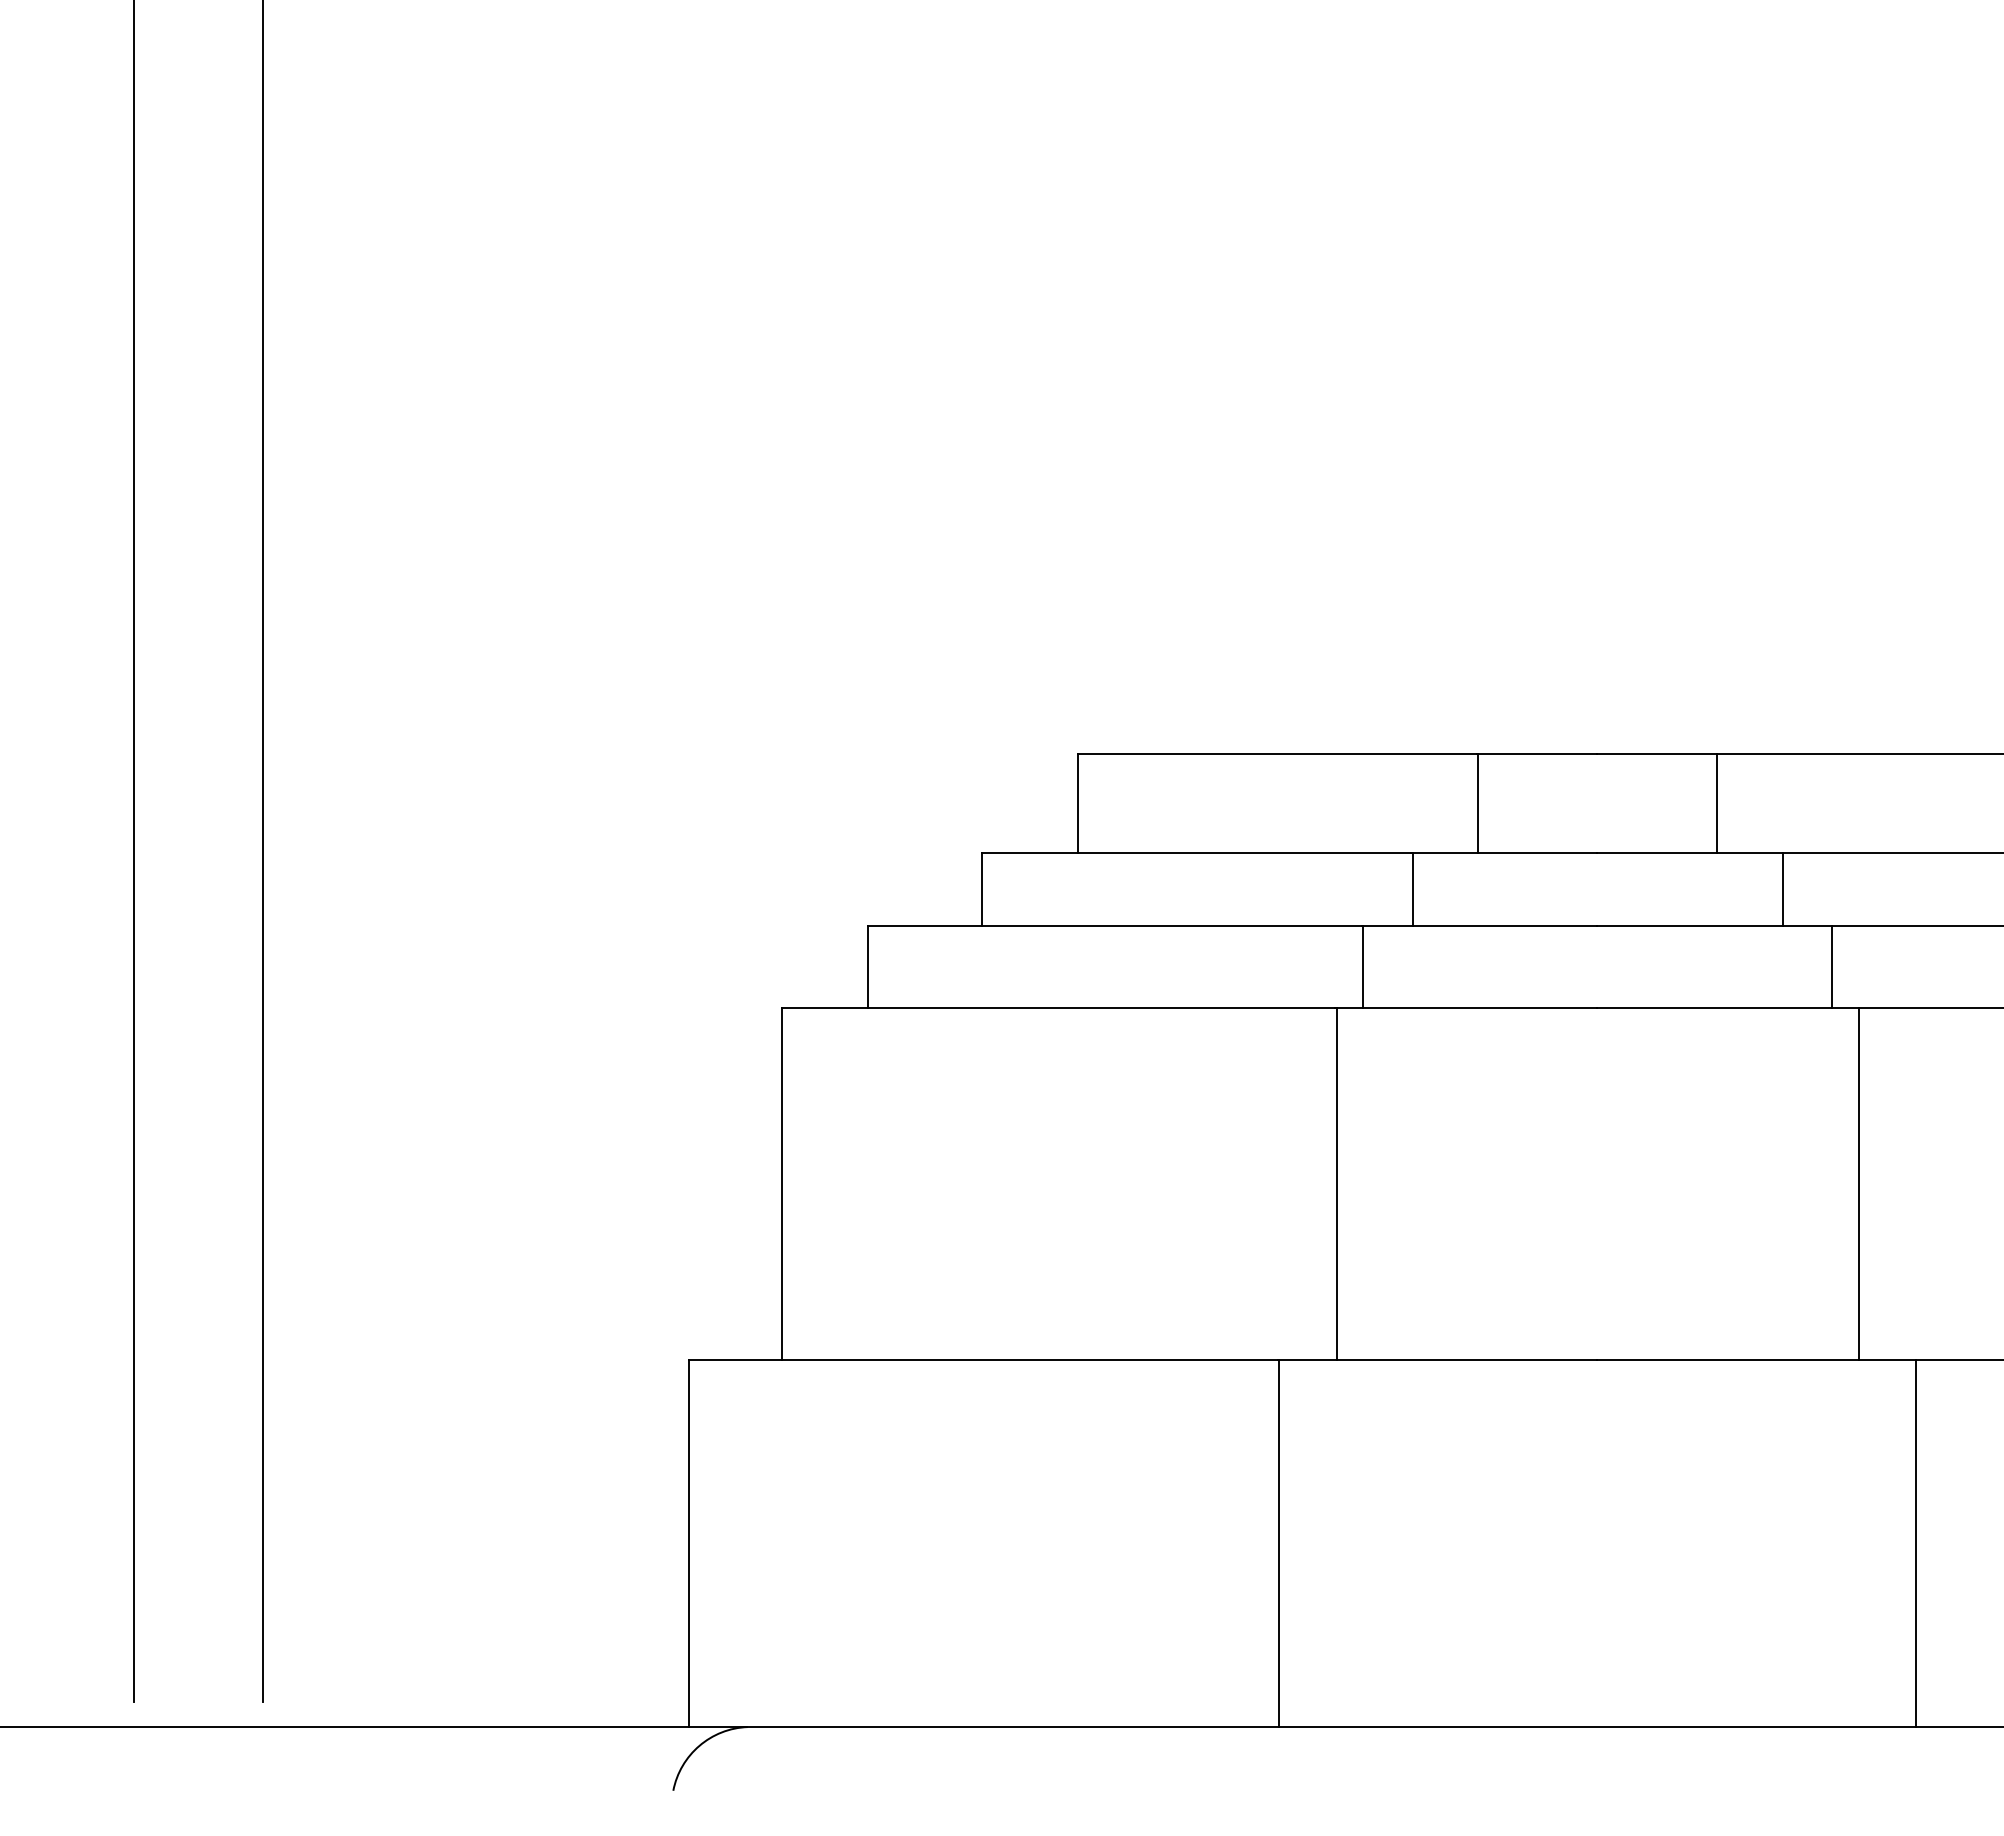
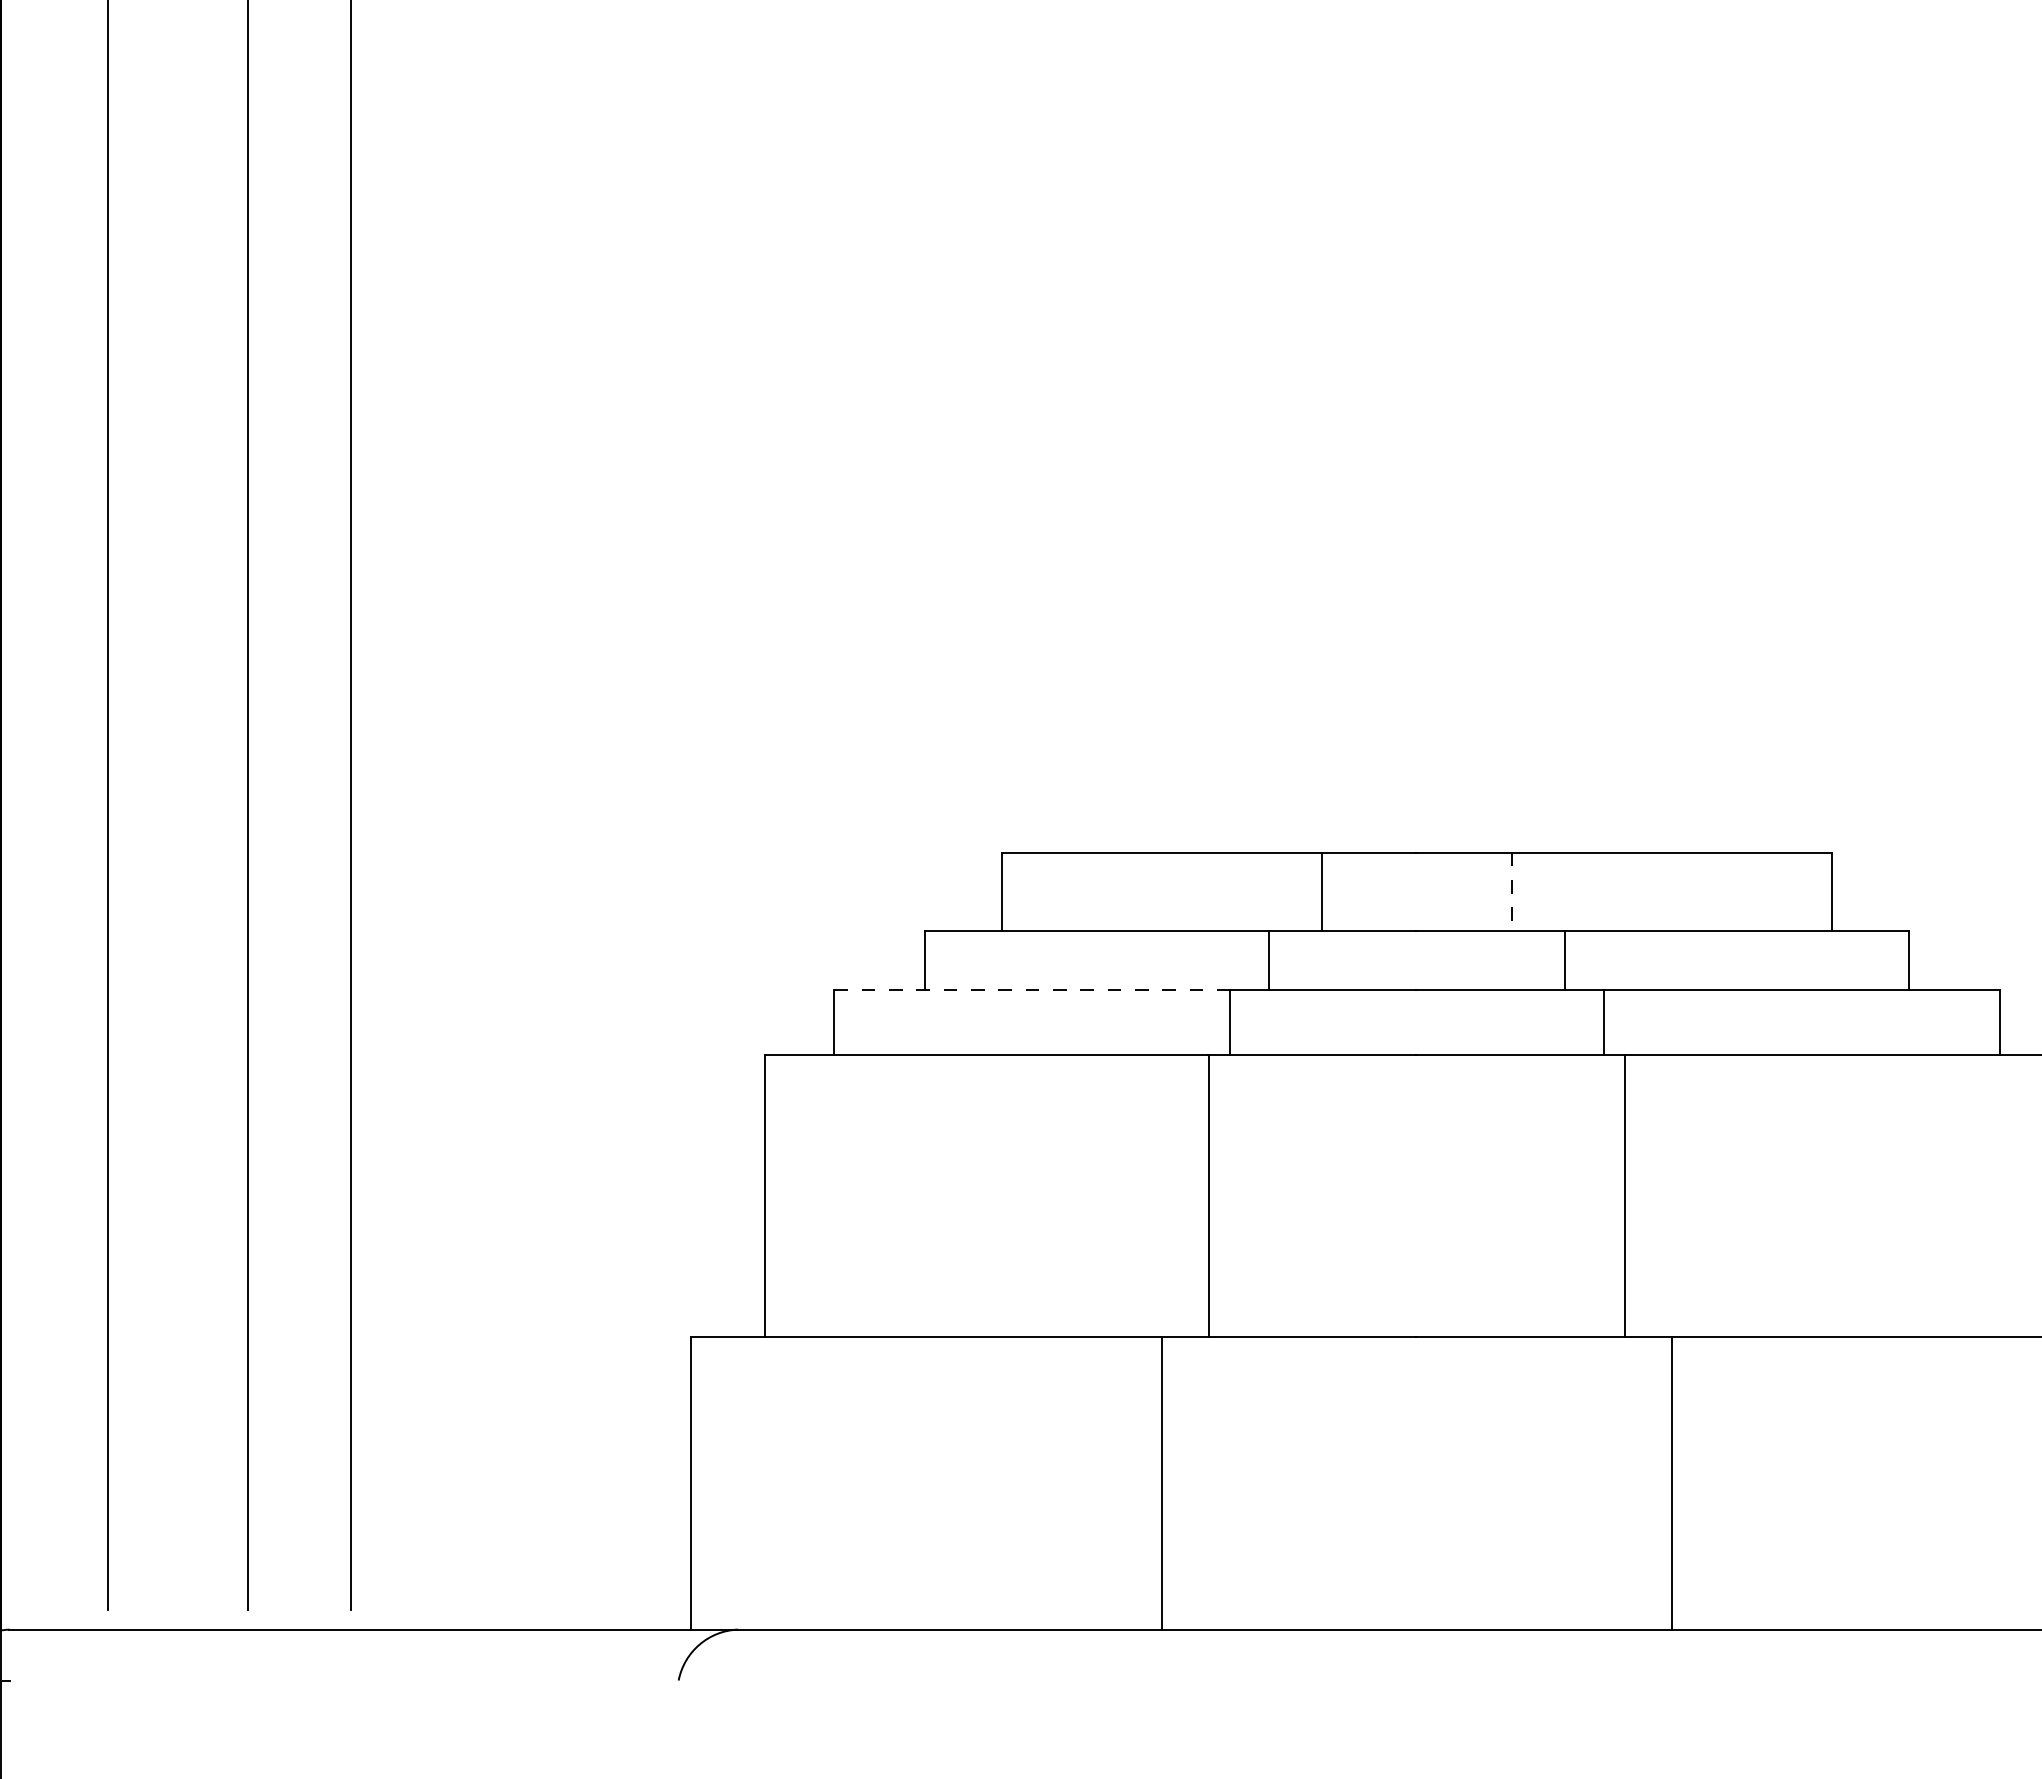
line: (1717, 804) -> (1512, 892), solid -> dashed
line: (1116, 925) -> (1032, 989), solid -> dashed

